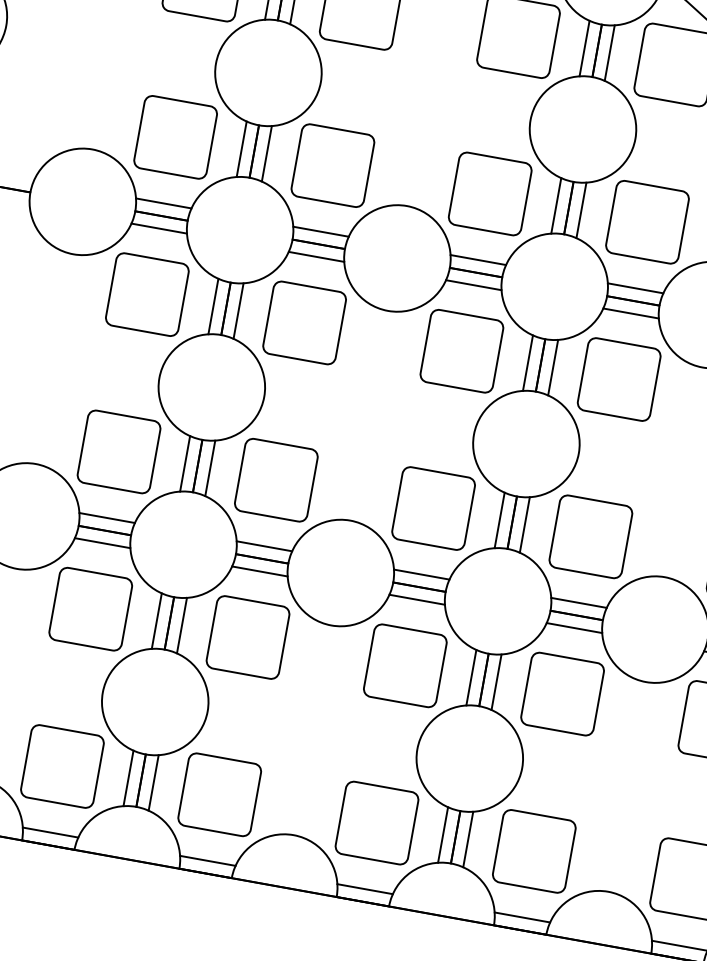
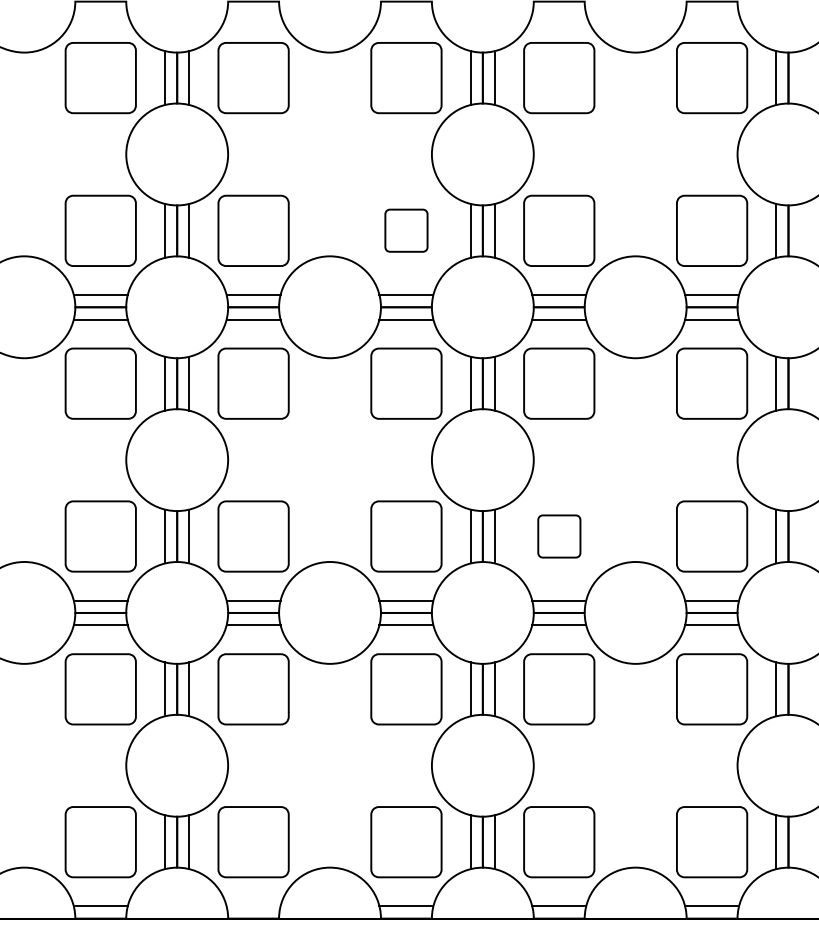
part: (490, 193) -> (406, 230), size x0.6
part: (591, 536) -> (559, 536), size x0.6
line: (207, 860) -> (253, 906), removed

